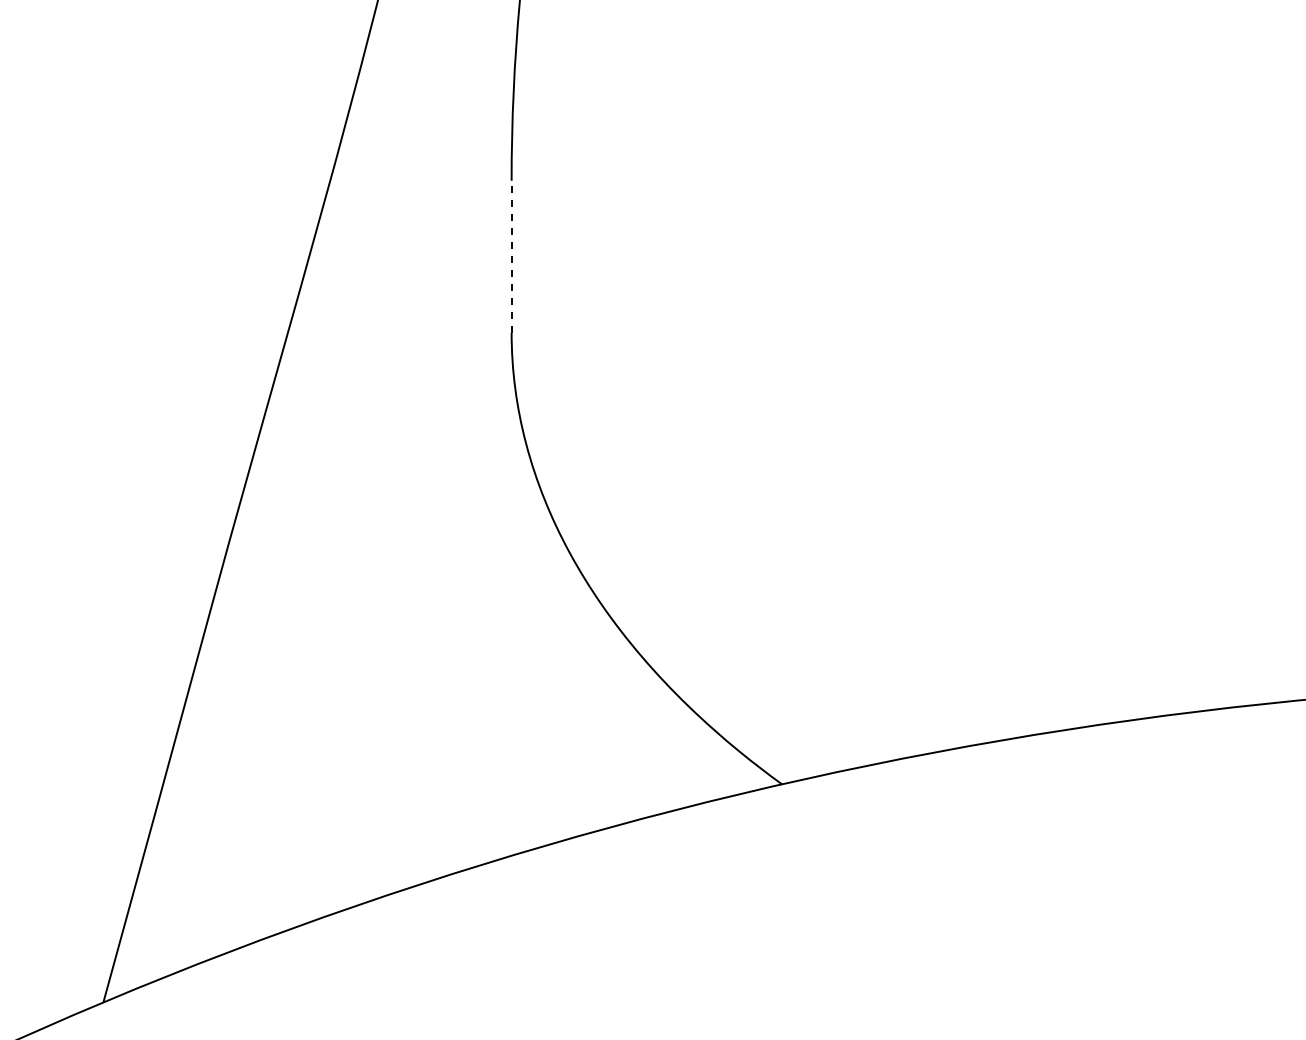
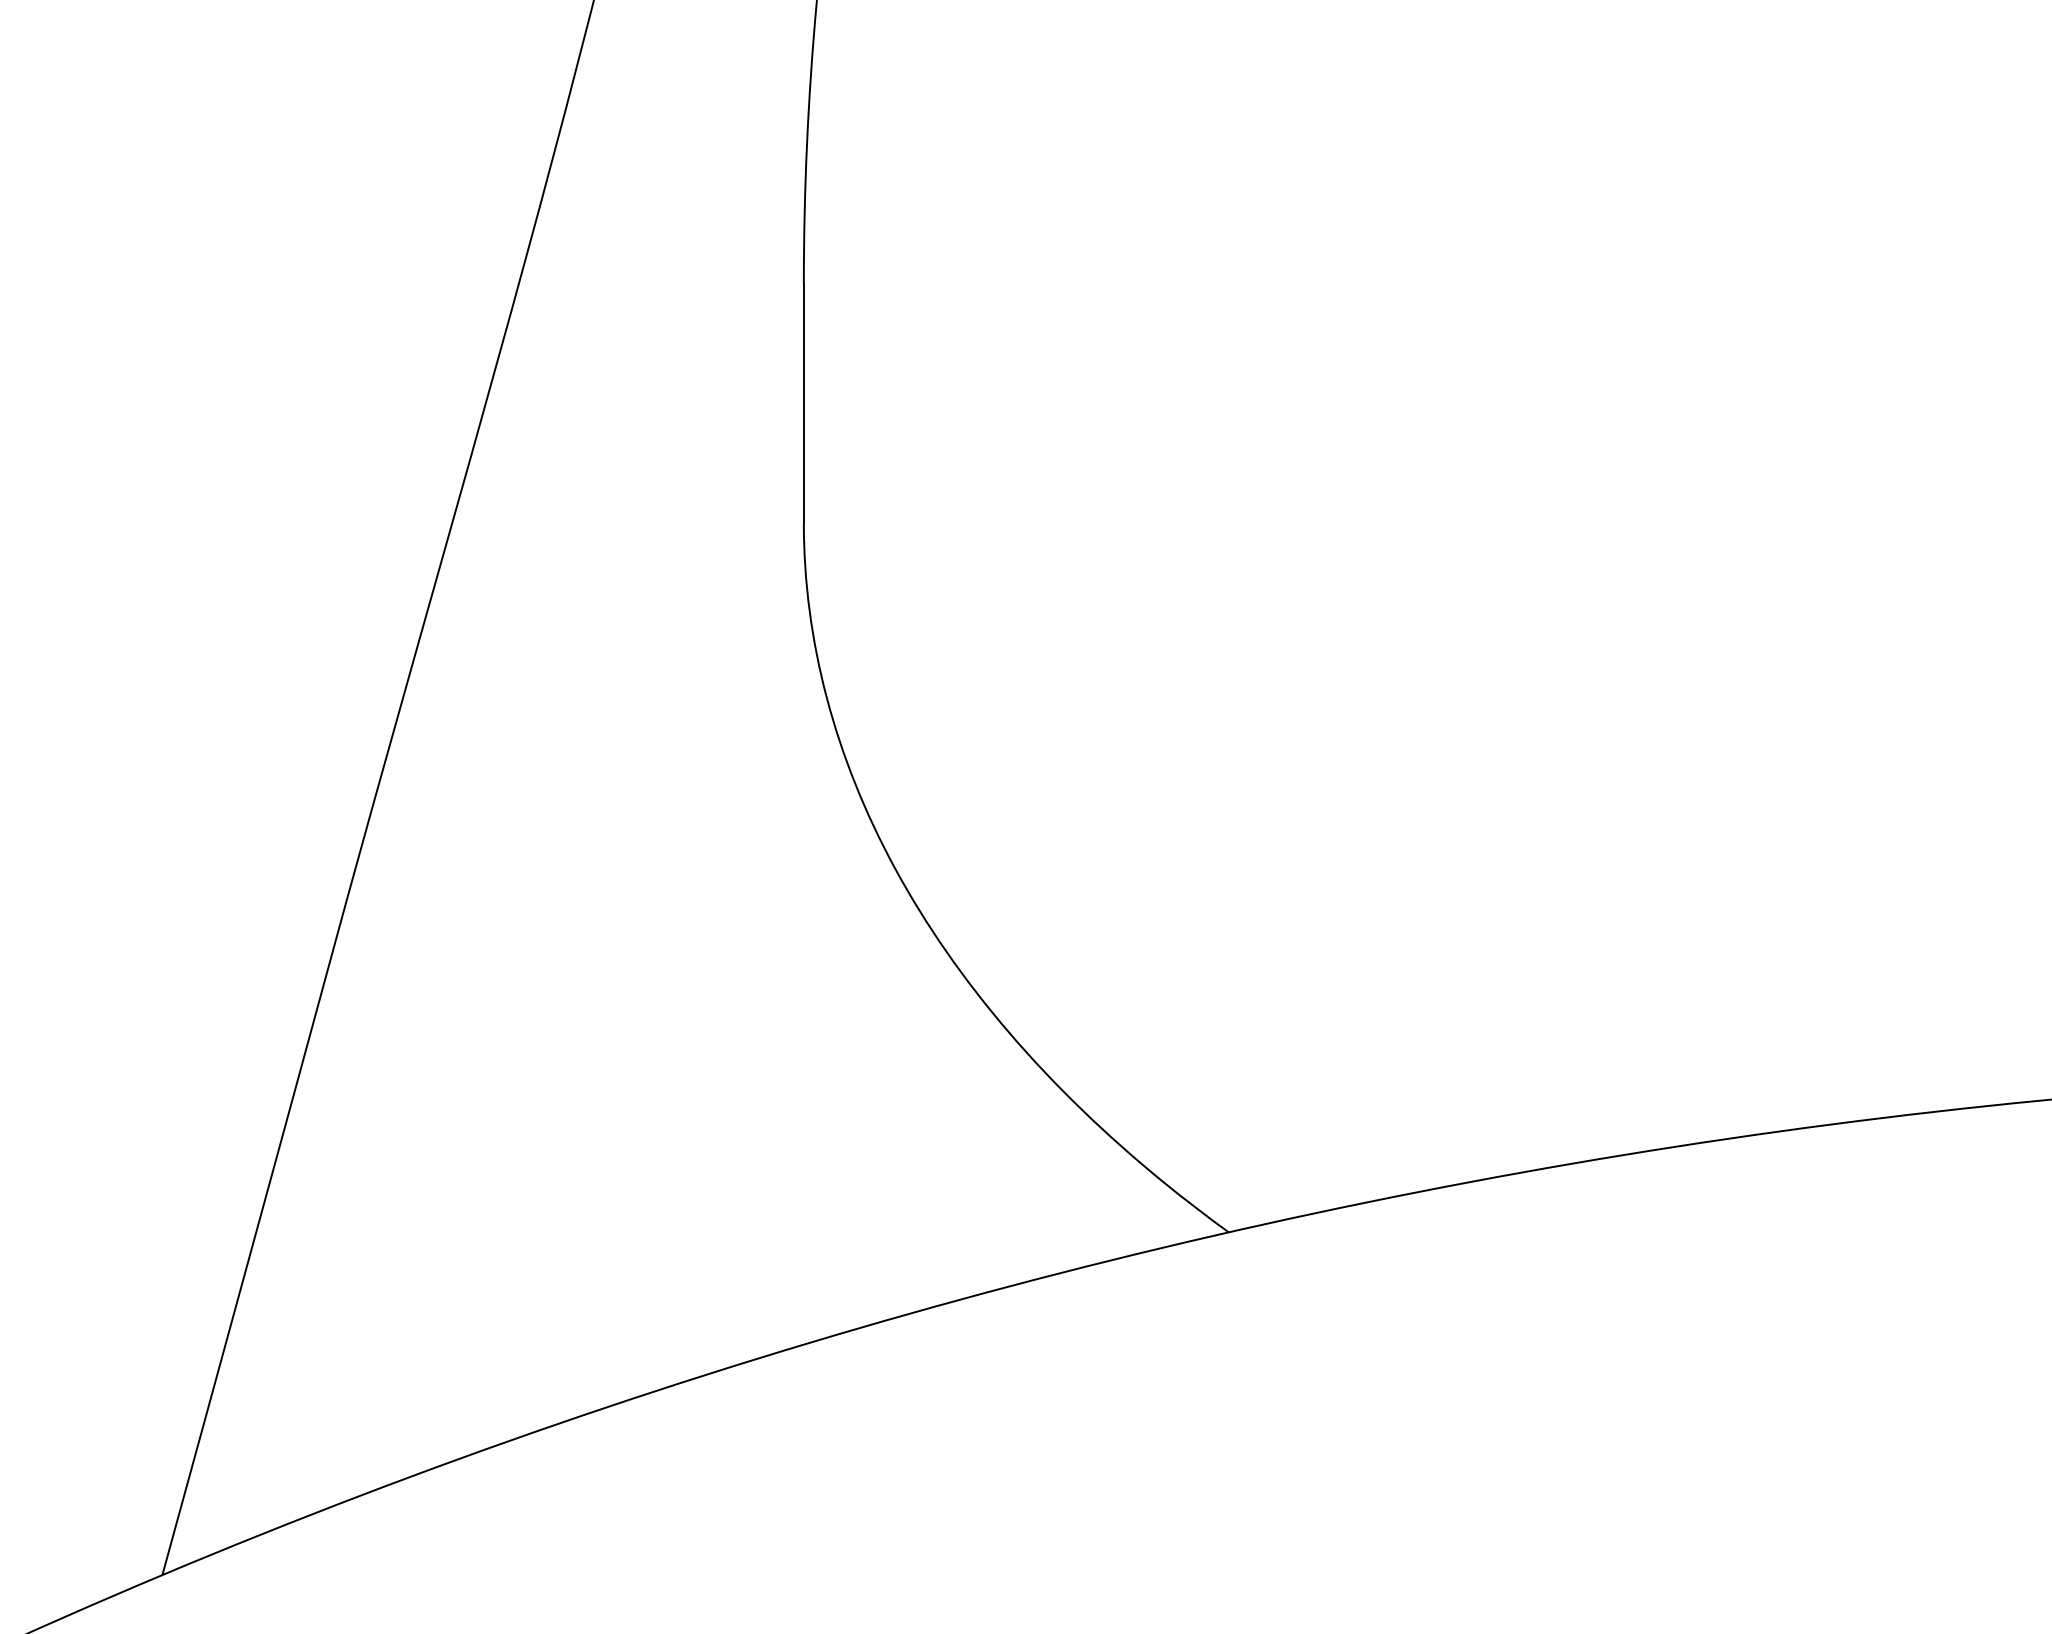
line: (511, 256) -> (803, 402), dashed -> solid

